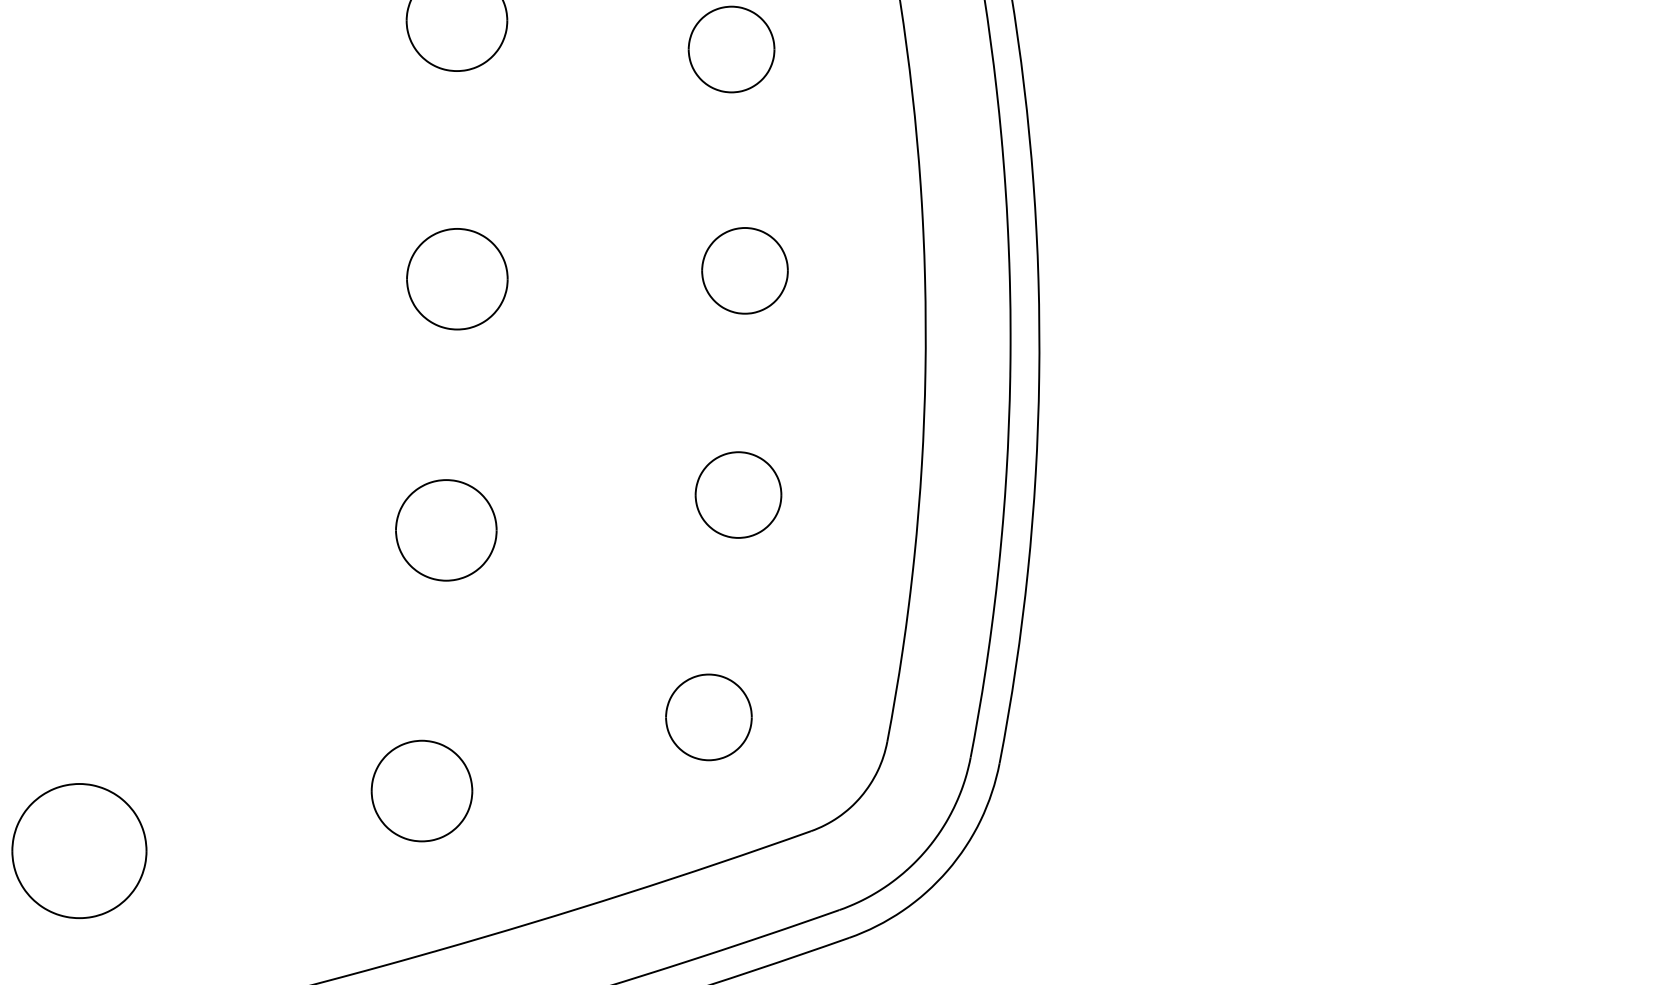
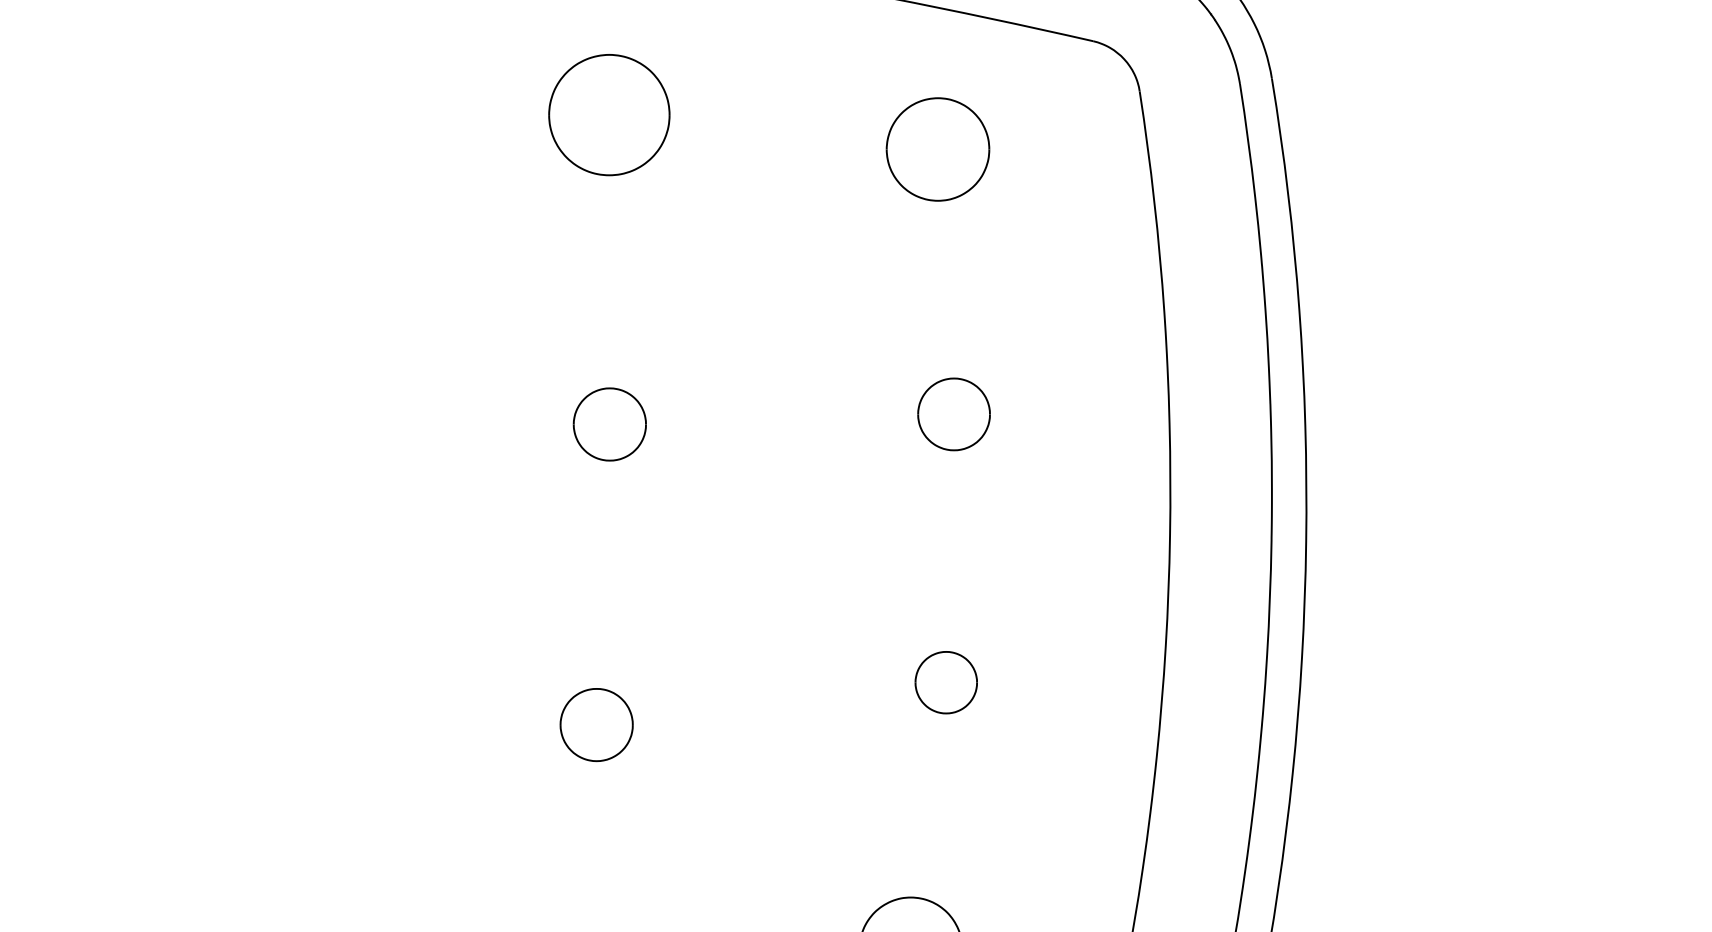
part: (744, 270) -> (953, 413), size x0.7
part: (457, 279) -> (609, 424), size x0.6
part: (738, 494) -> (946, 682), size x0.6
part: (446, 530) -> (596, 725), size x0.6

